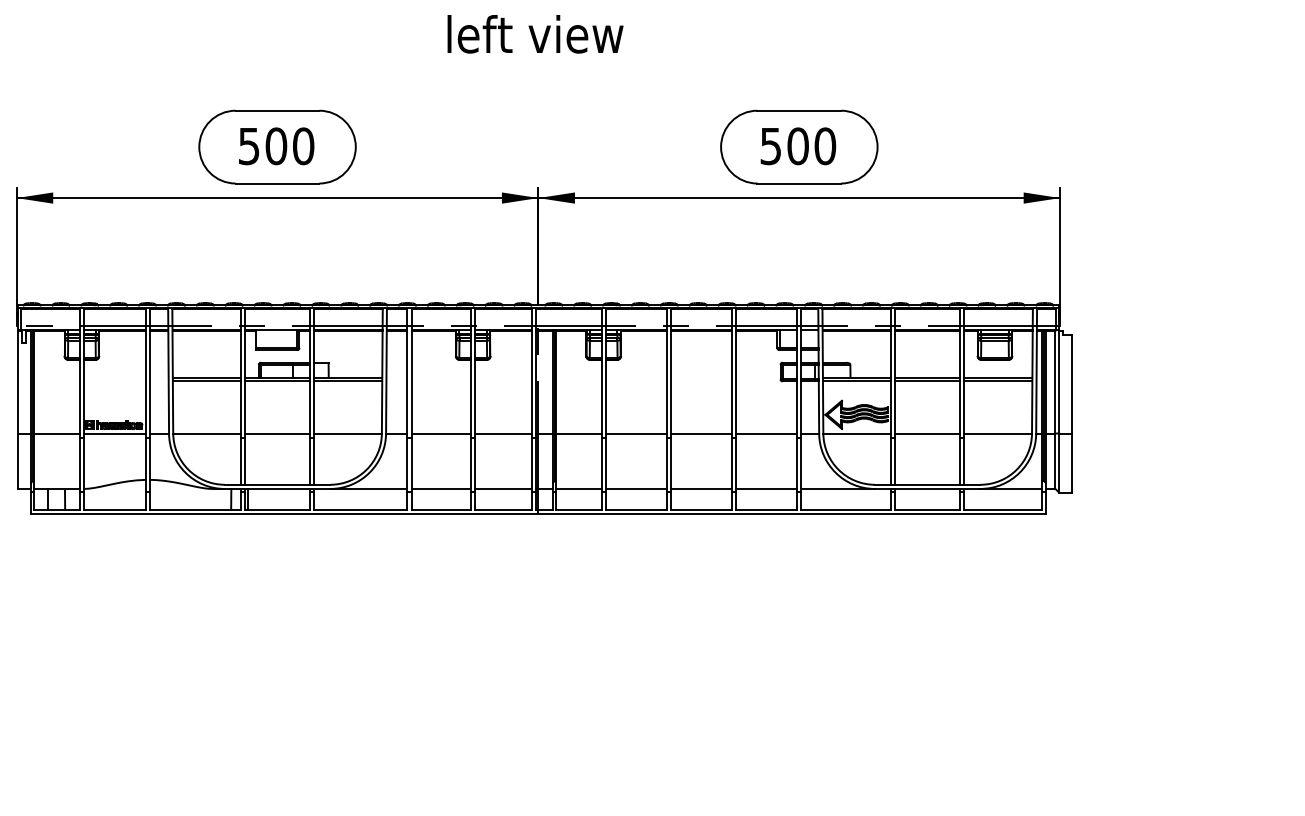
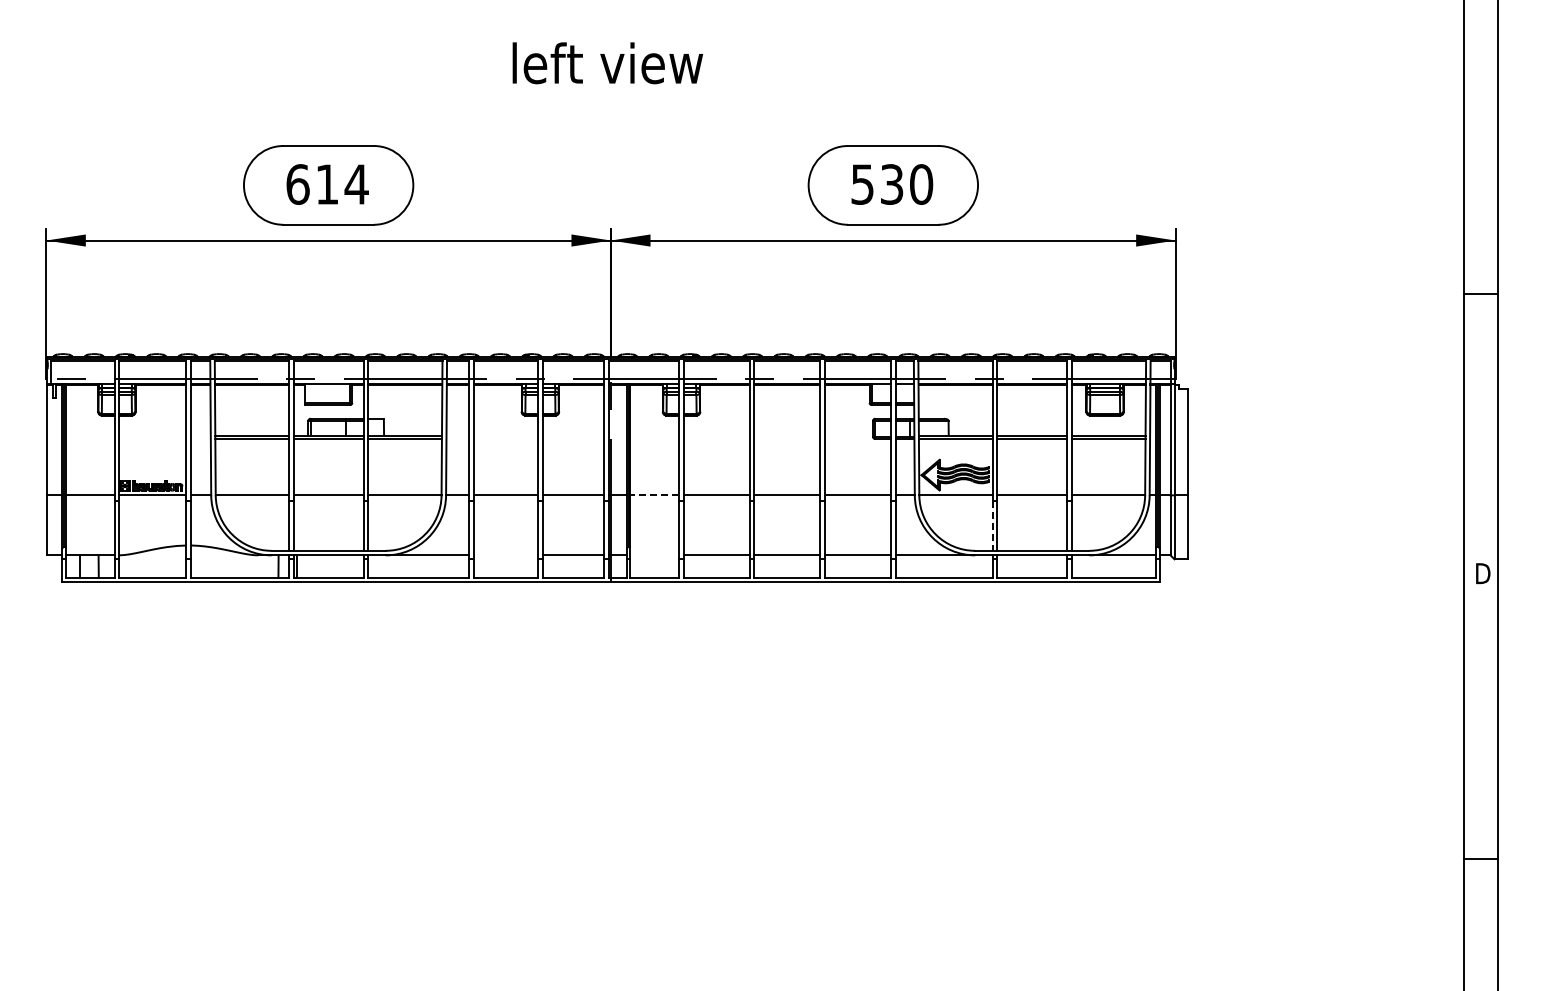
text: (276, 146) -> (327, 184), 500 -> 614
text: (797, 146) -> (891, 184), 500 -> 530
line: (578, 433) -> (654, 495), solid -> dashed
line: (890, 462) -> (992, 526), solid -> dashed
line: (440, 489) -> (505, 555), removed
line: (578, 489) -> (654, 555), removed

